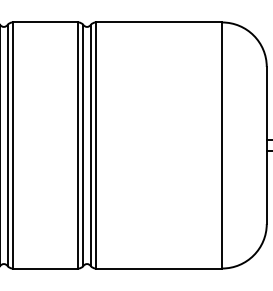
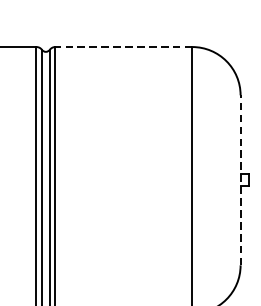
line: (158, 22) -> (123, 47), solid -> dashed
line: (266, 145) -> (240, 180), solid -> dashed

